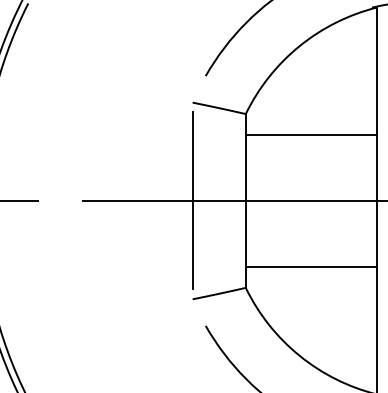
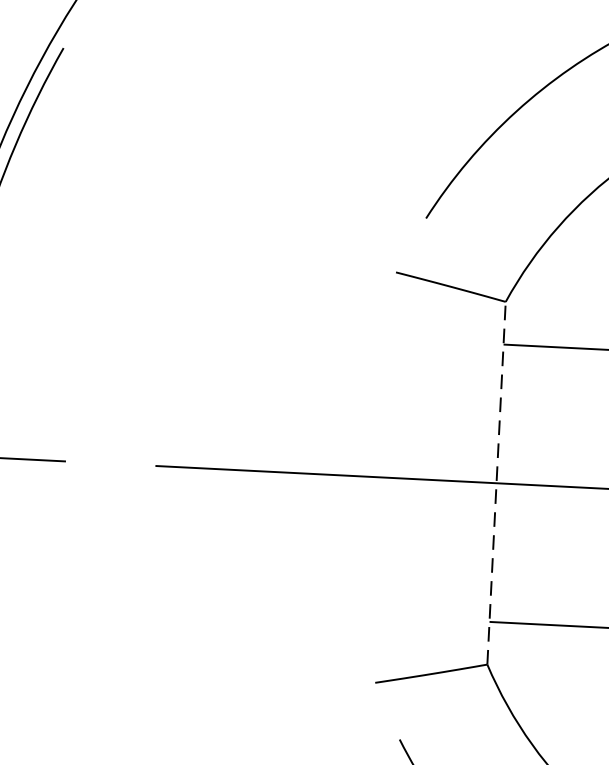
line: (192, 200) -> (385, 476), removed
line: (245, 200) -> (495, 482), solid -> dashed

